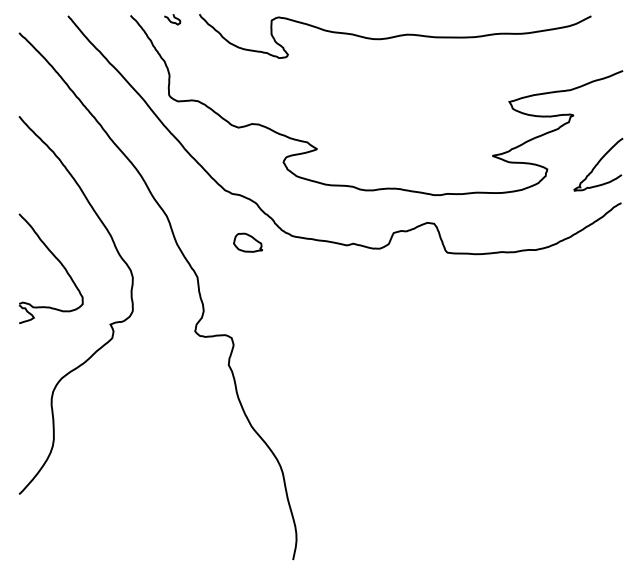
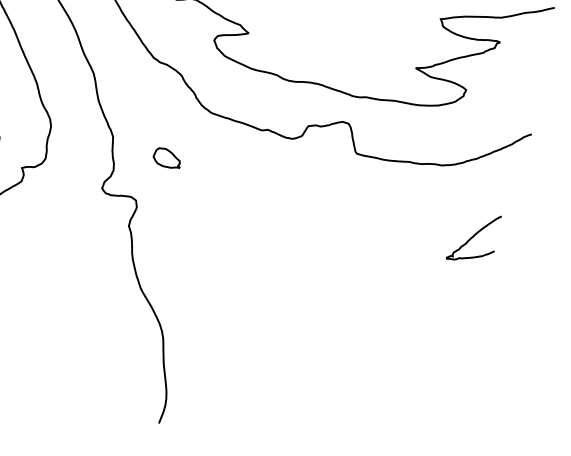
curve: (598, 164) -> (473, 237), moved
part: (247, 242) -> (166, 157), moved

